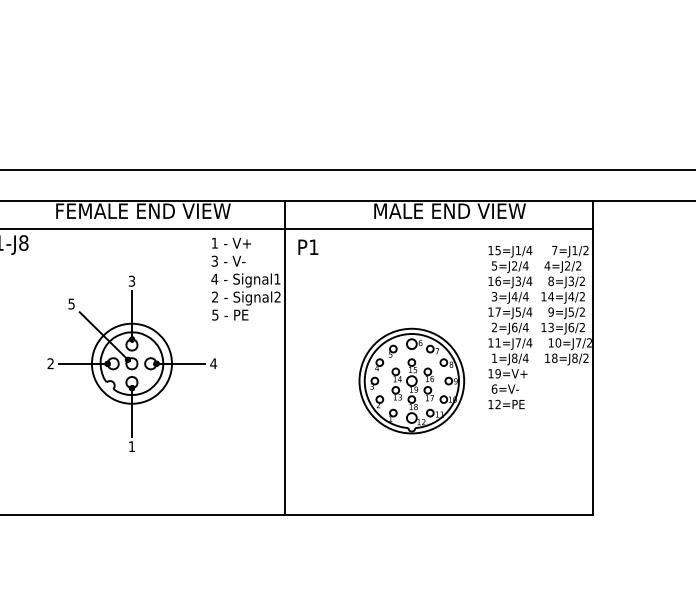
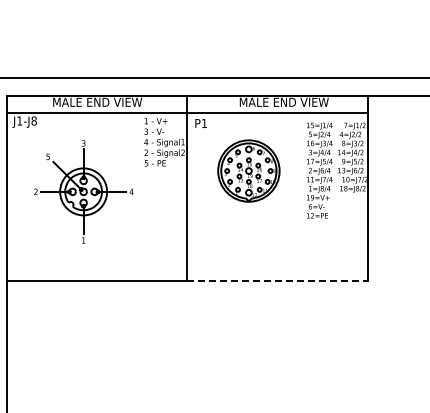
text: (143, 209) -> (104, 101), FEMALE END VIEW -> MALE END VIEW
part: (131, 363) -> (83, 191), moved
part: (411, 380) -> (248, 170), moved
line: (440, 514) -> (278, 280), solid -> dashed

